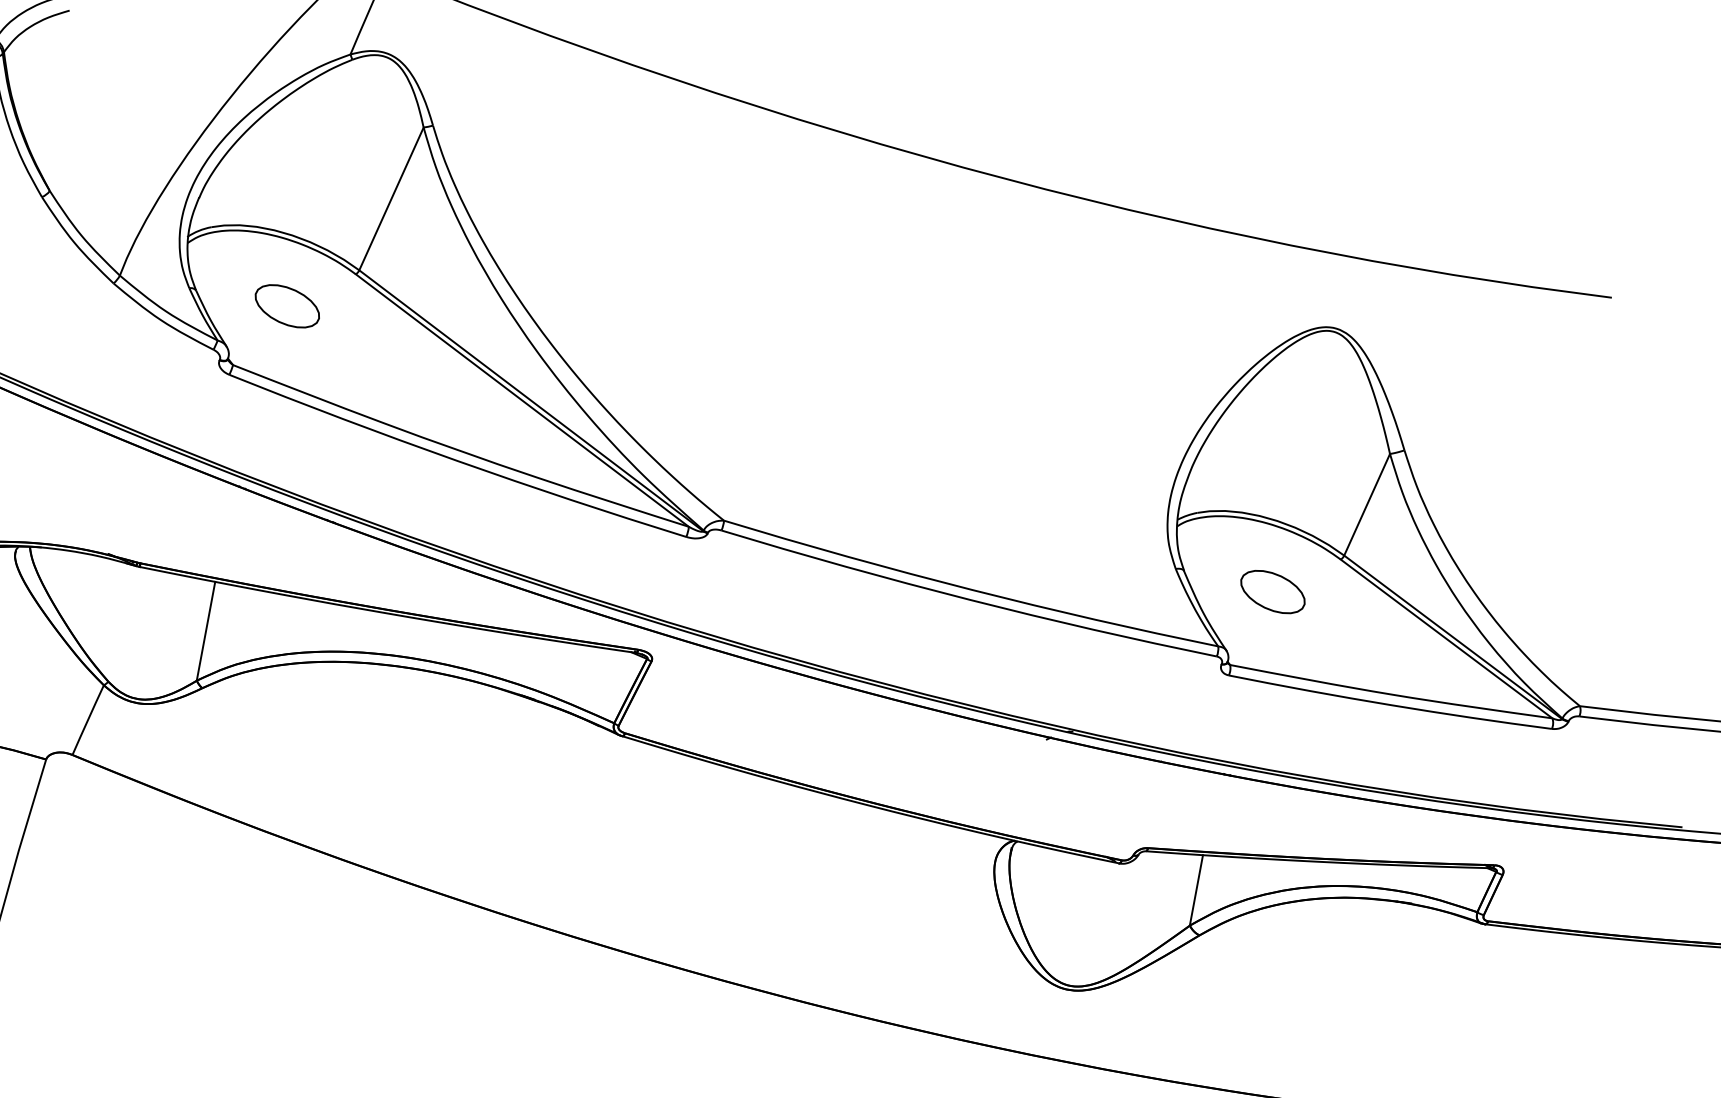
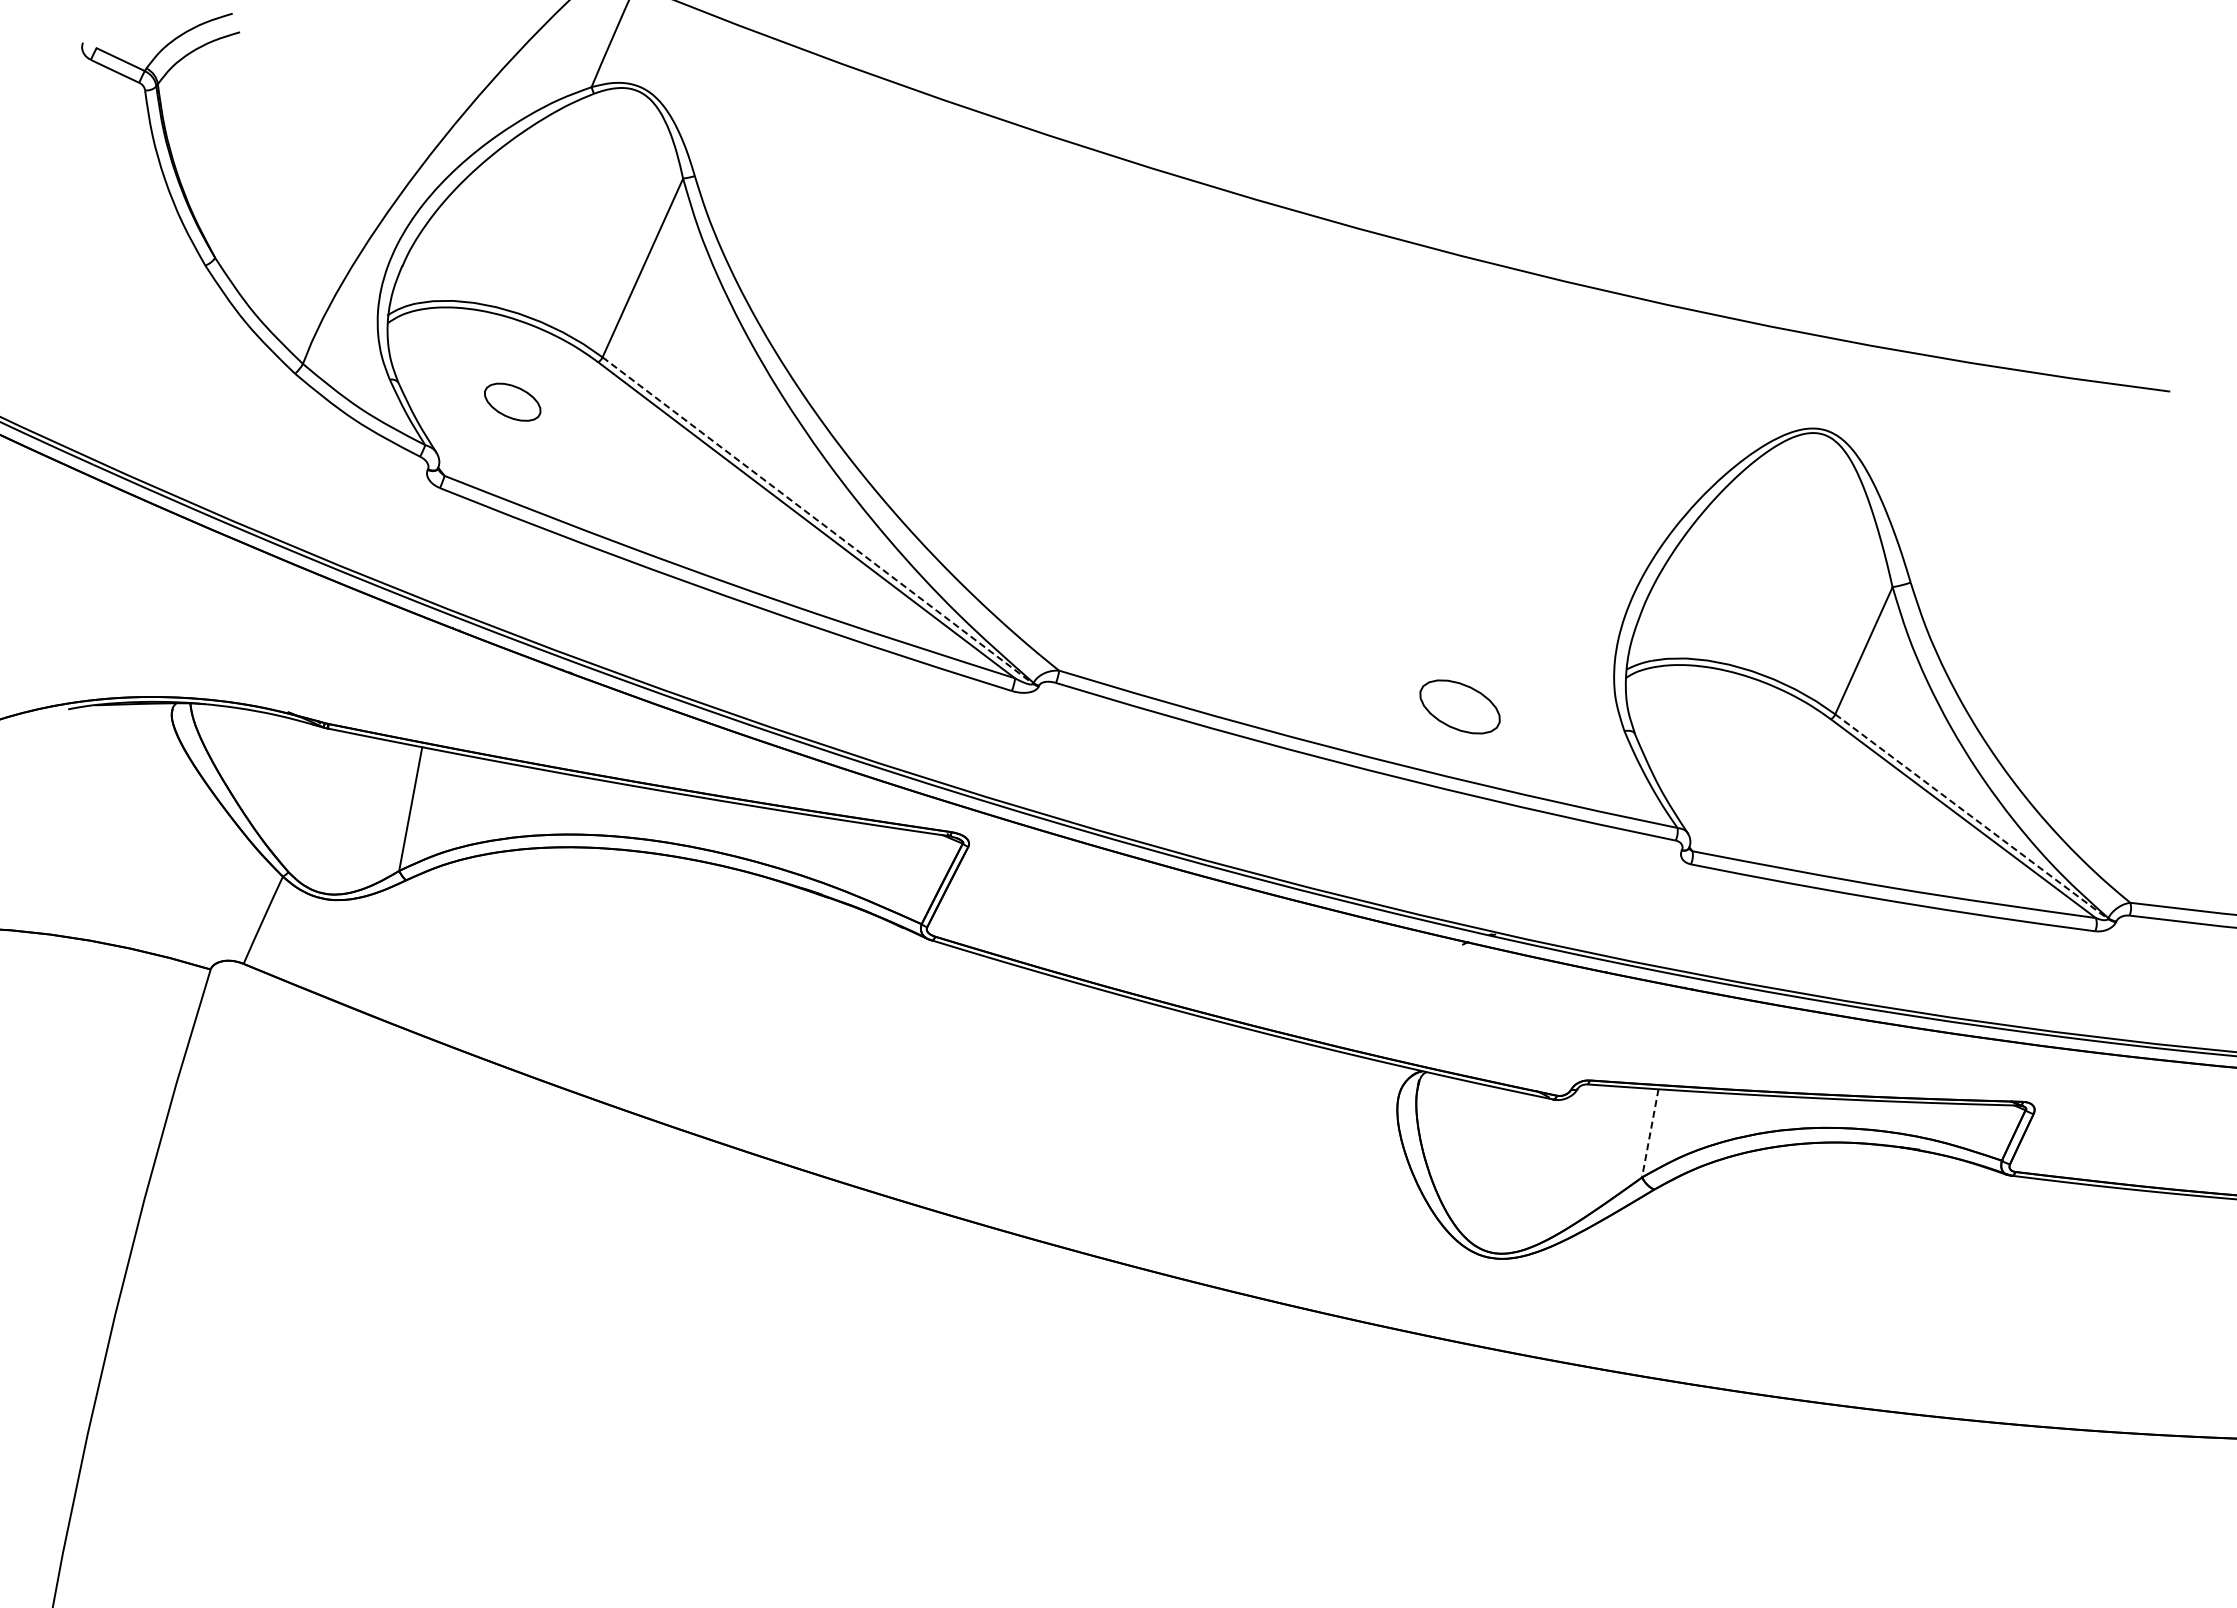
part: (287, 305) -> (512, 401), size x0.7
line: (531, 400) -> (818, 520), solid -> dashed
part: (1272, 591) -> (1459, 706), moved
line: (1453, 637) -> (1972, 816), solid -> dashed
line: (1196, 890) -> (1650, 1133), solid -> dashed

